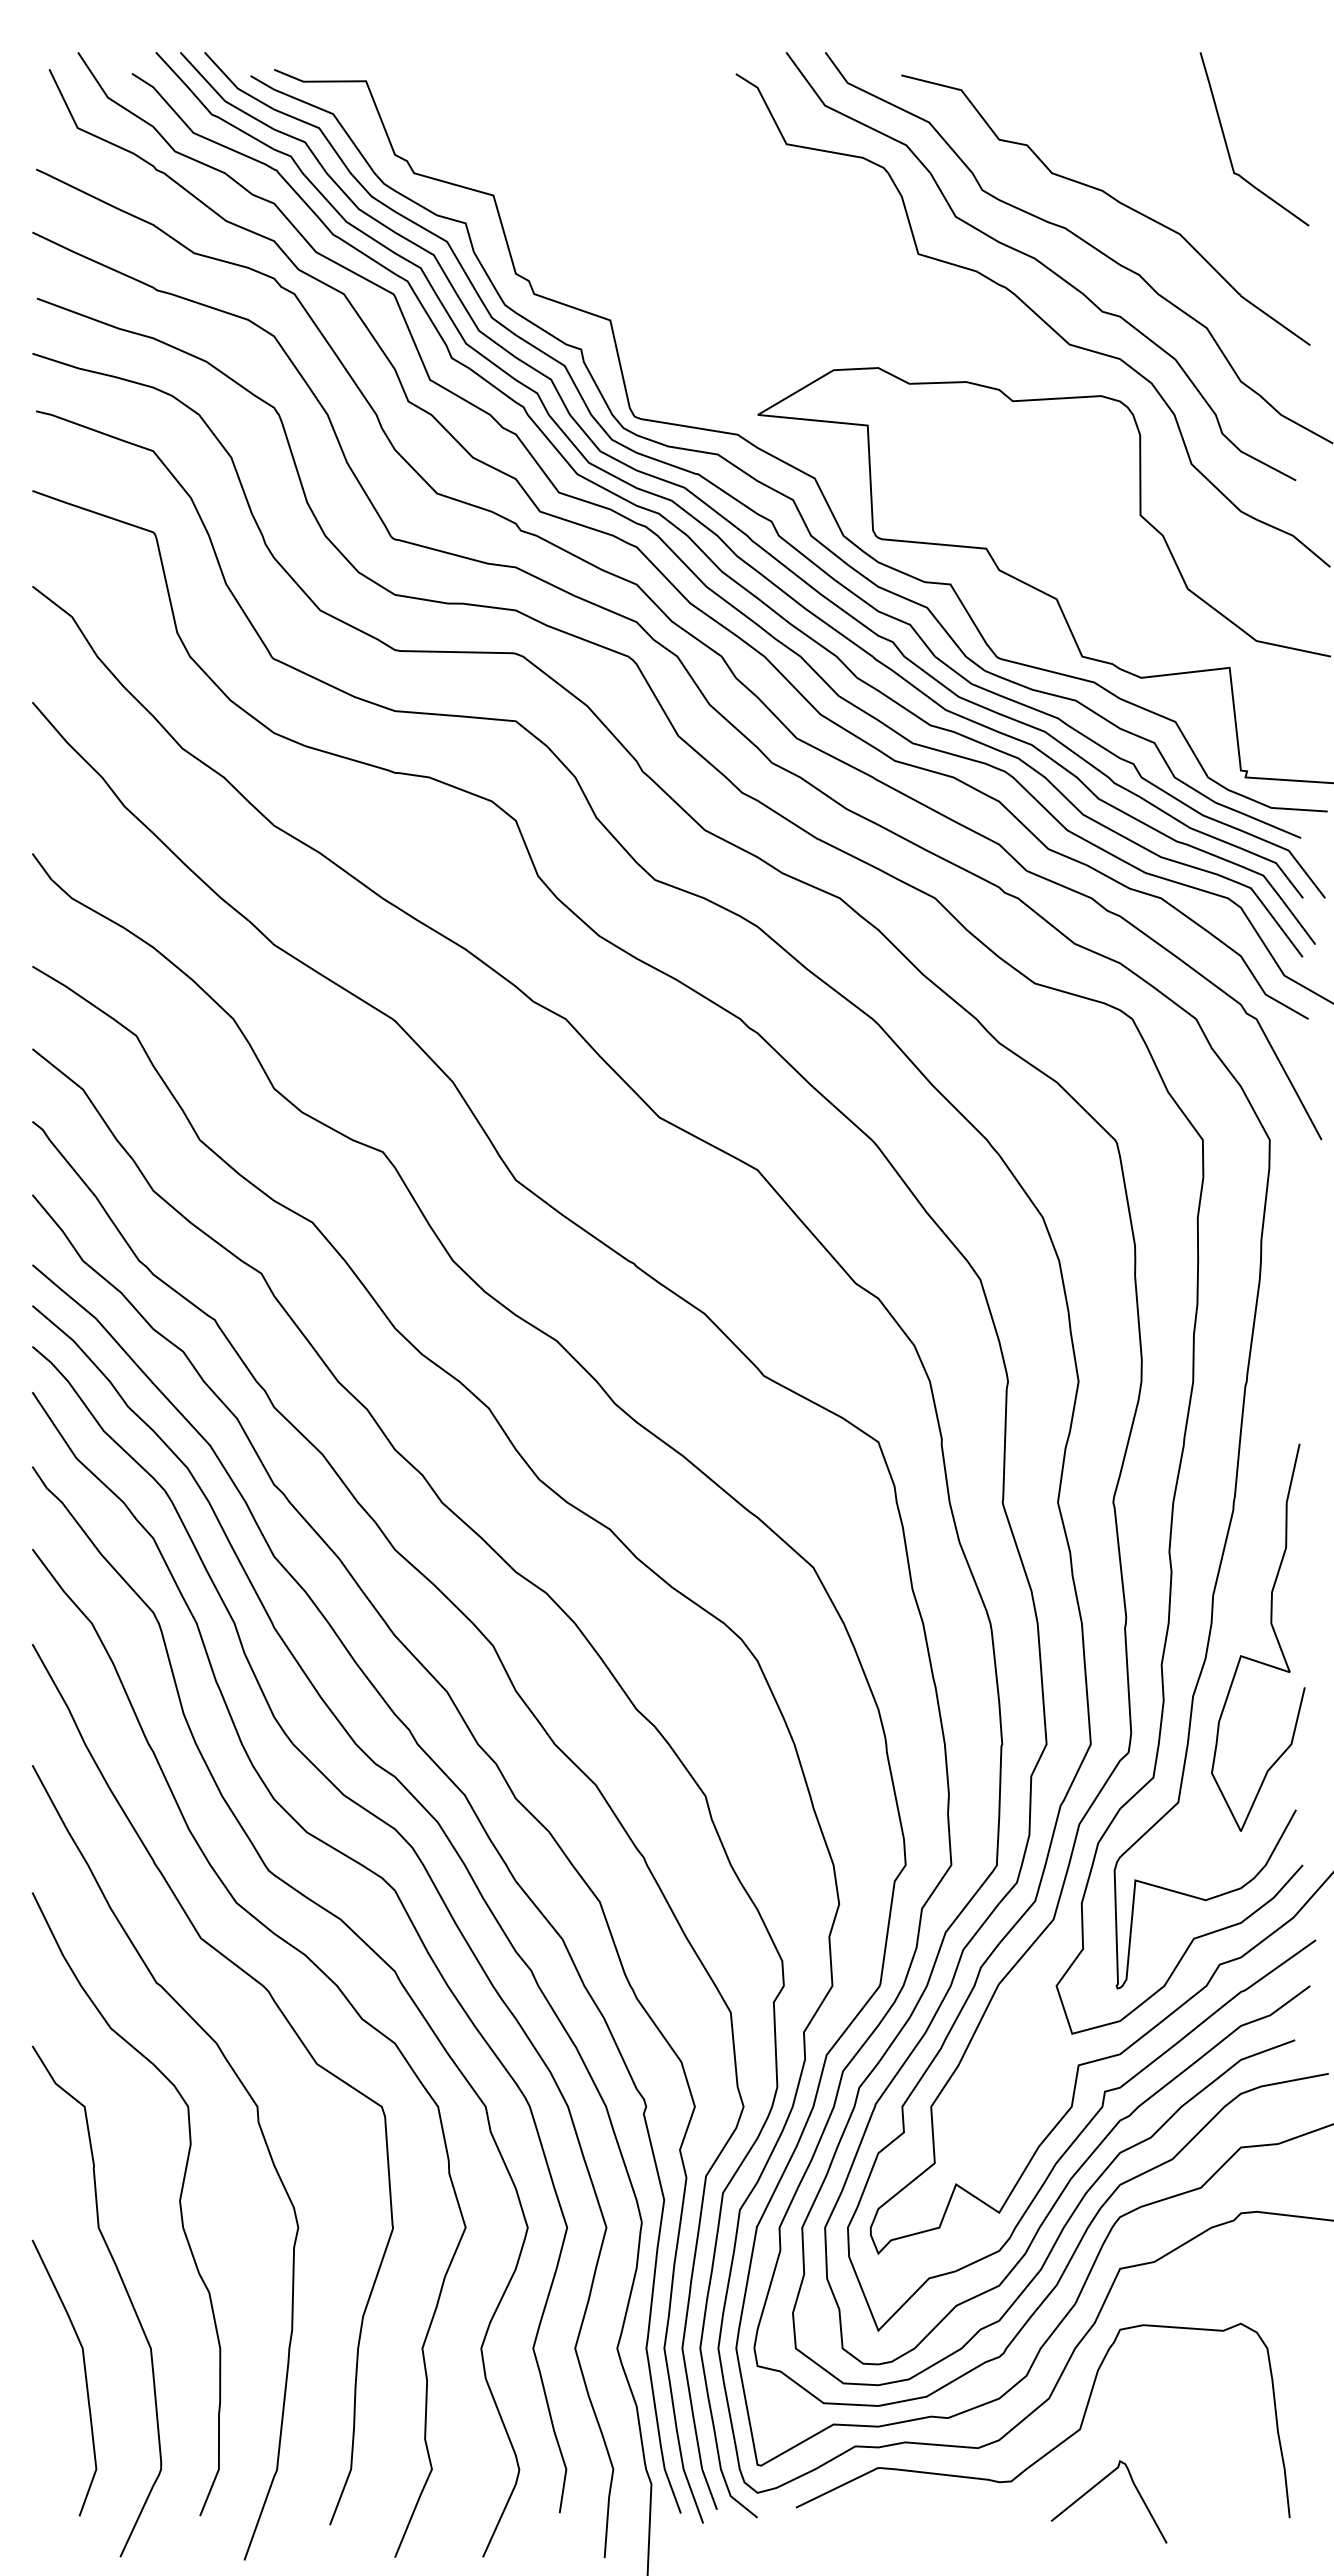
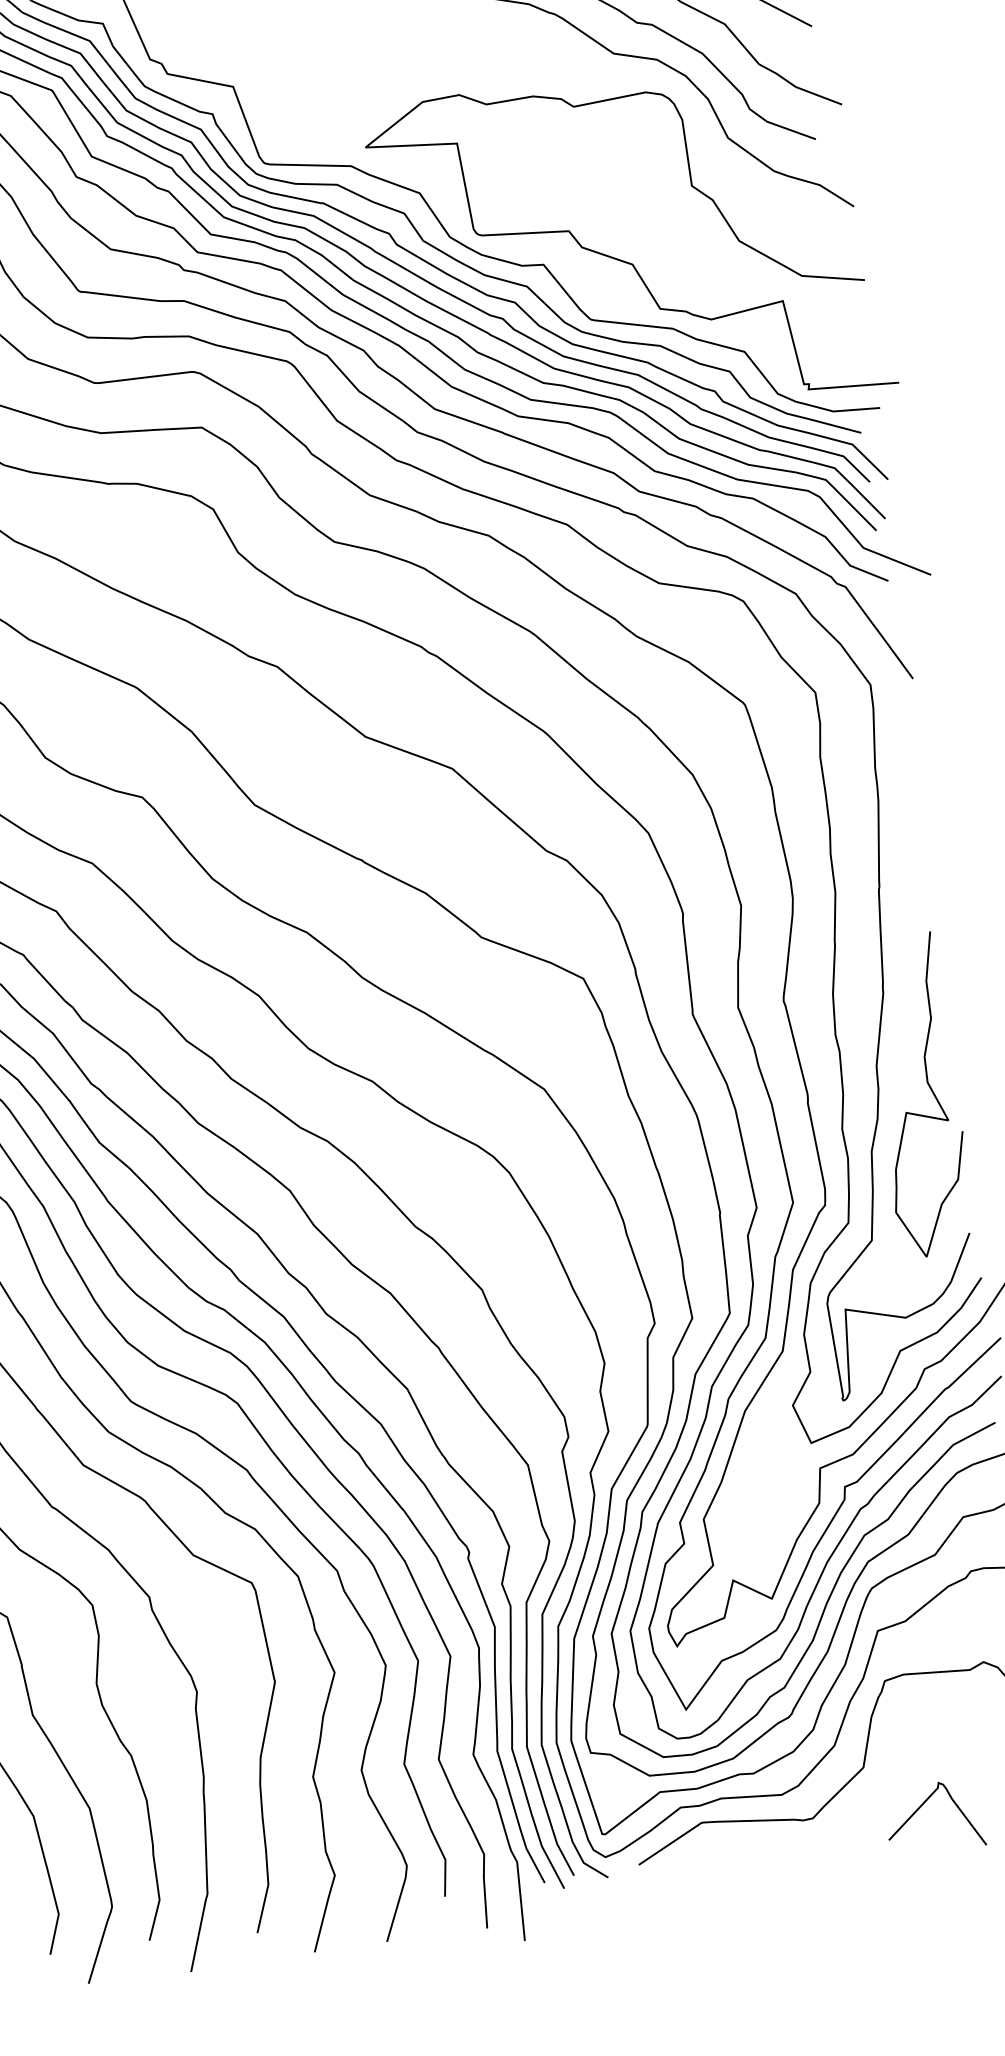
curve: (1097, 2485) -> (922, 1805), moved

